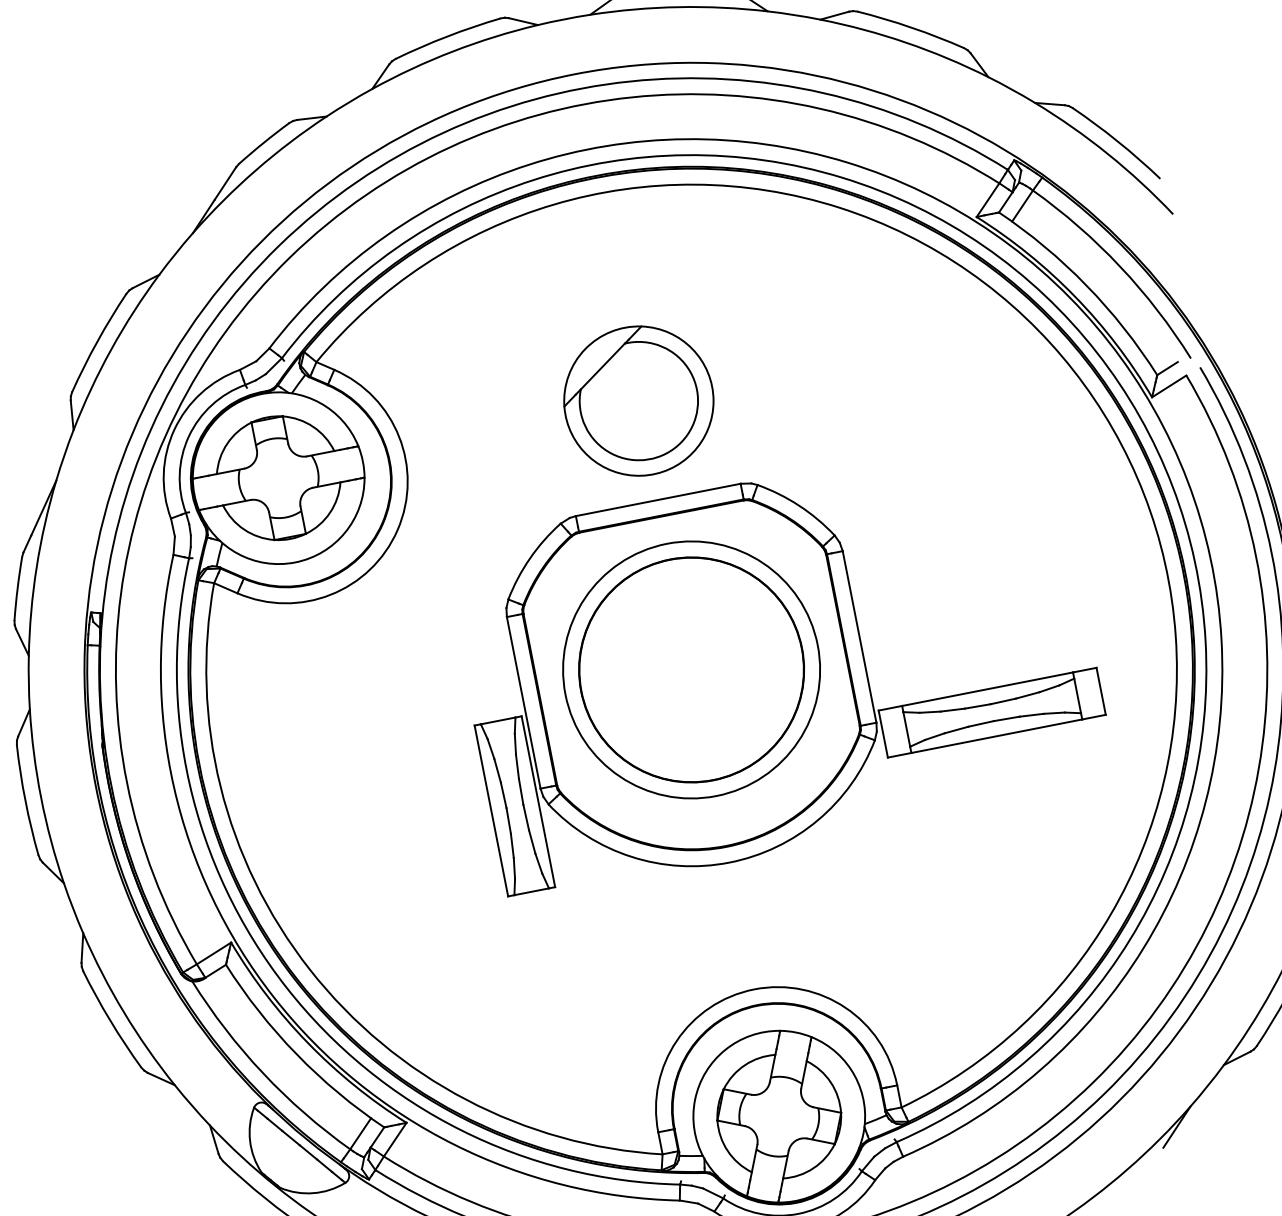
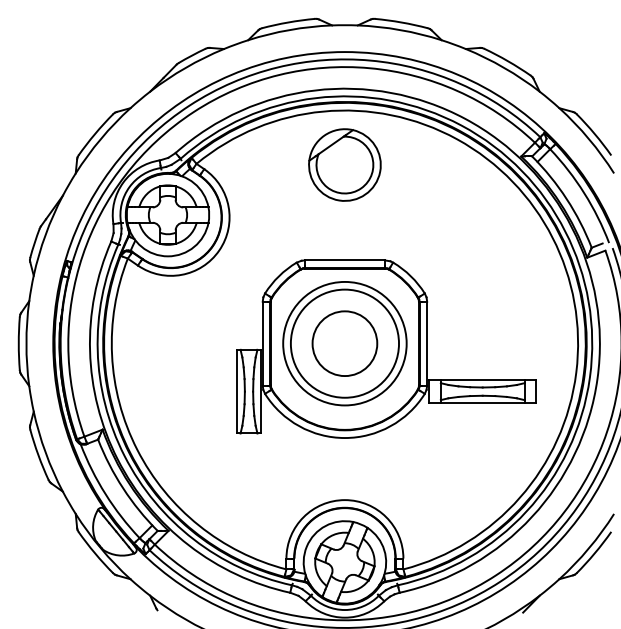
part: (637, 400) -> (344, 164), moved
circle: (690, 669) -> (344, 343), size x0.6

